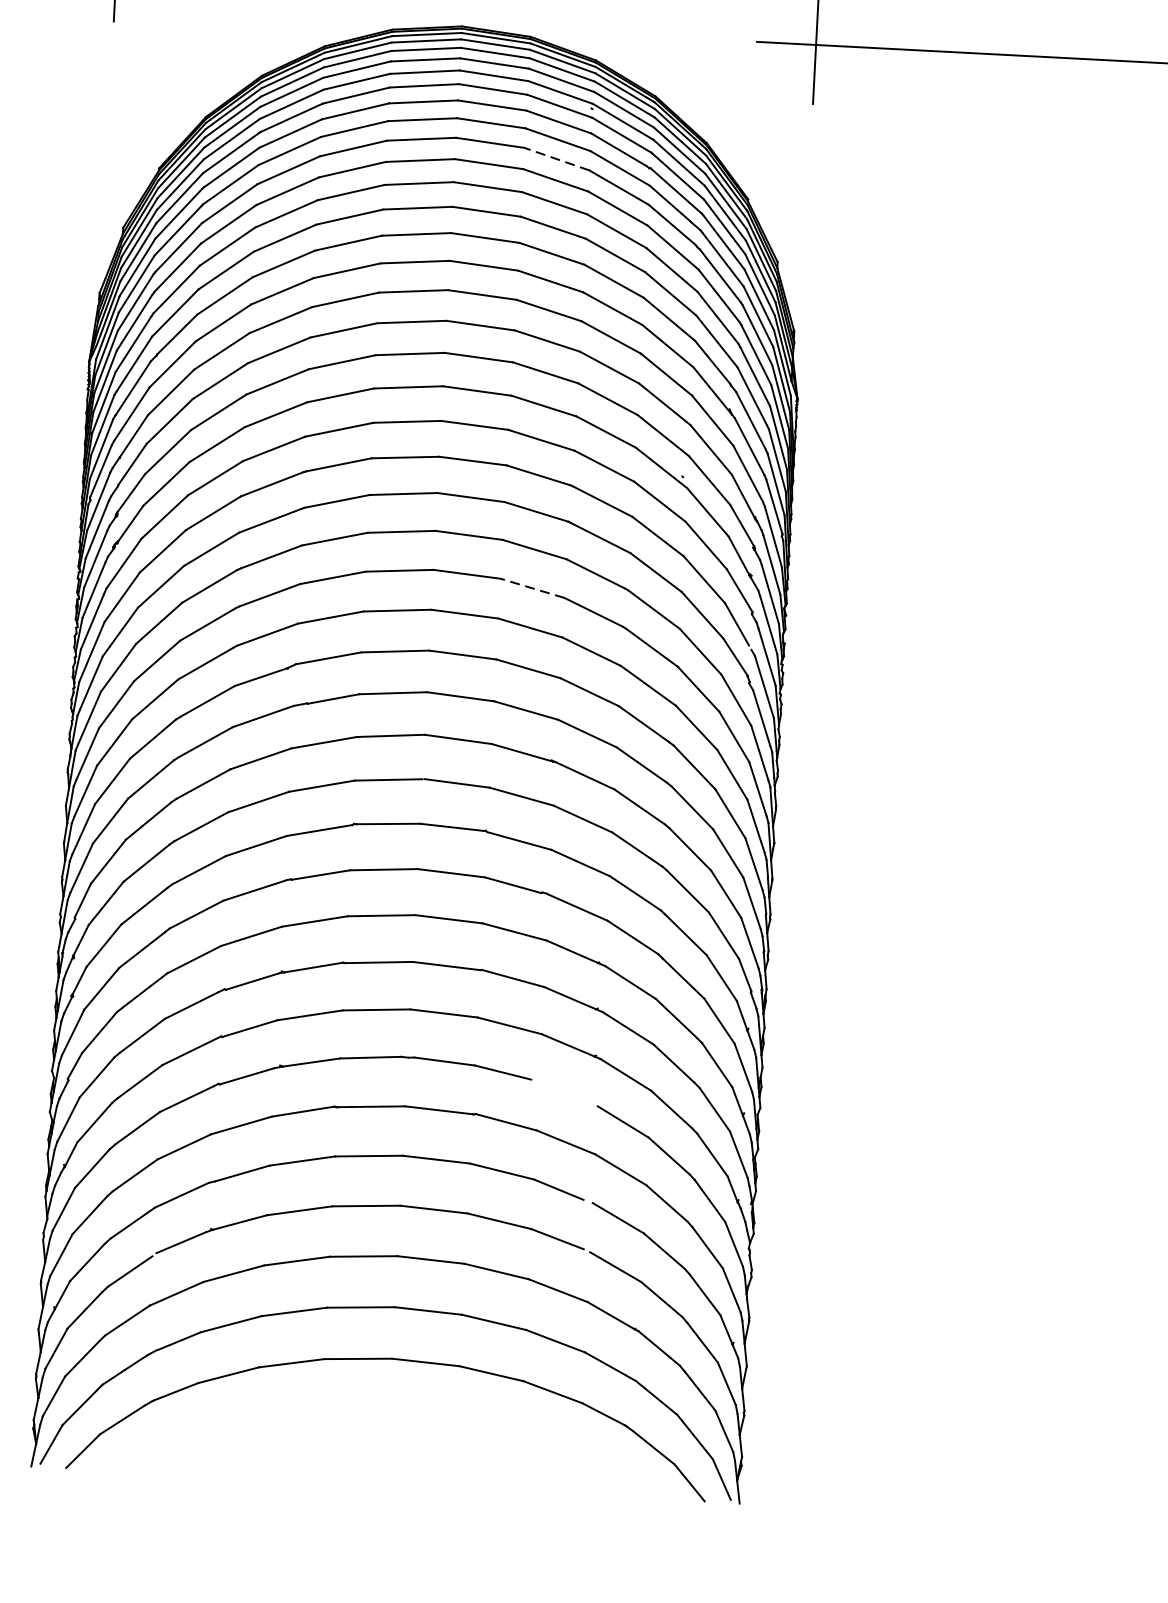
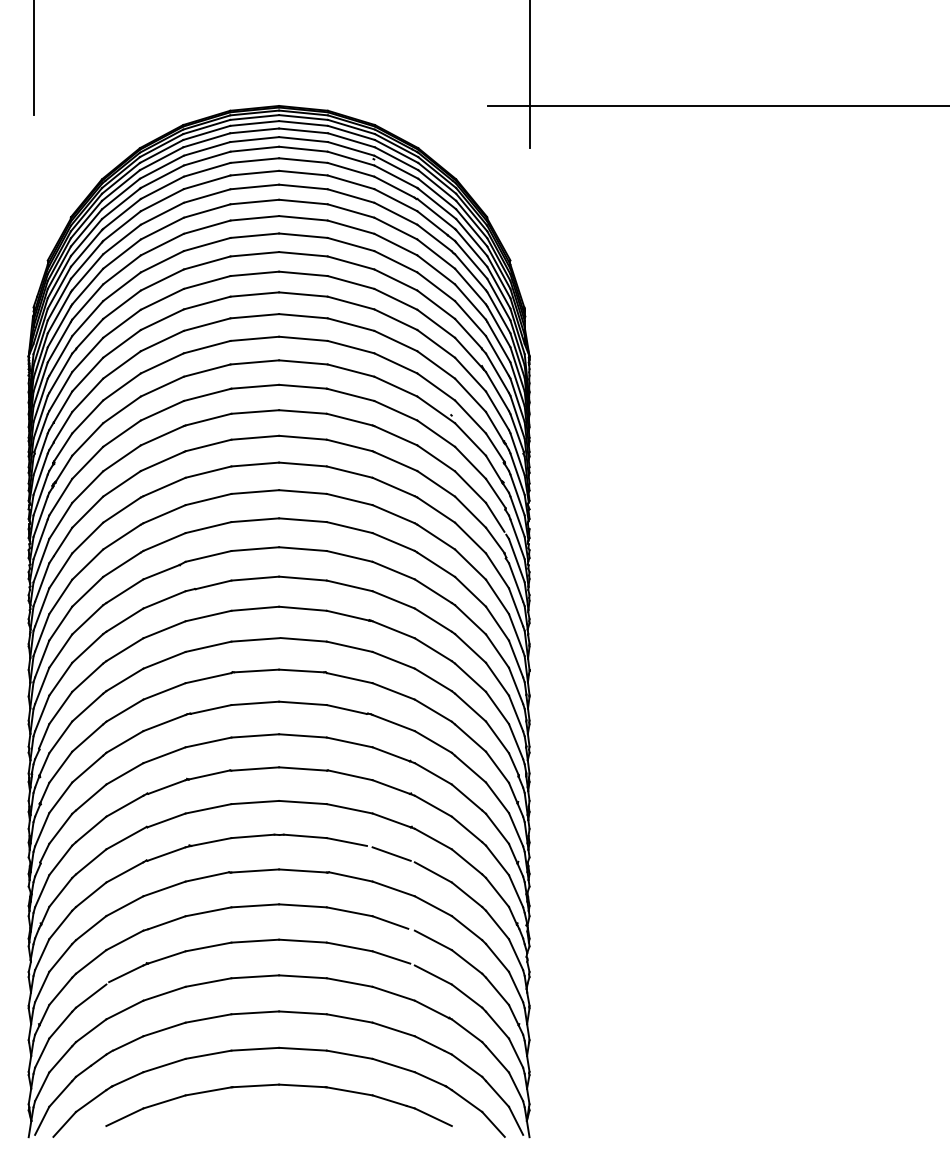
line: (556, 158) -> (350, 195), dashed -> solid
line: (532, 588) -> (349, 499), dashed -> solid
line: (565, 1092) -> (391, 853), added
part: (388, 1411) -> (278, 1085), added

